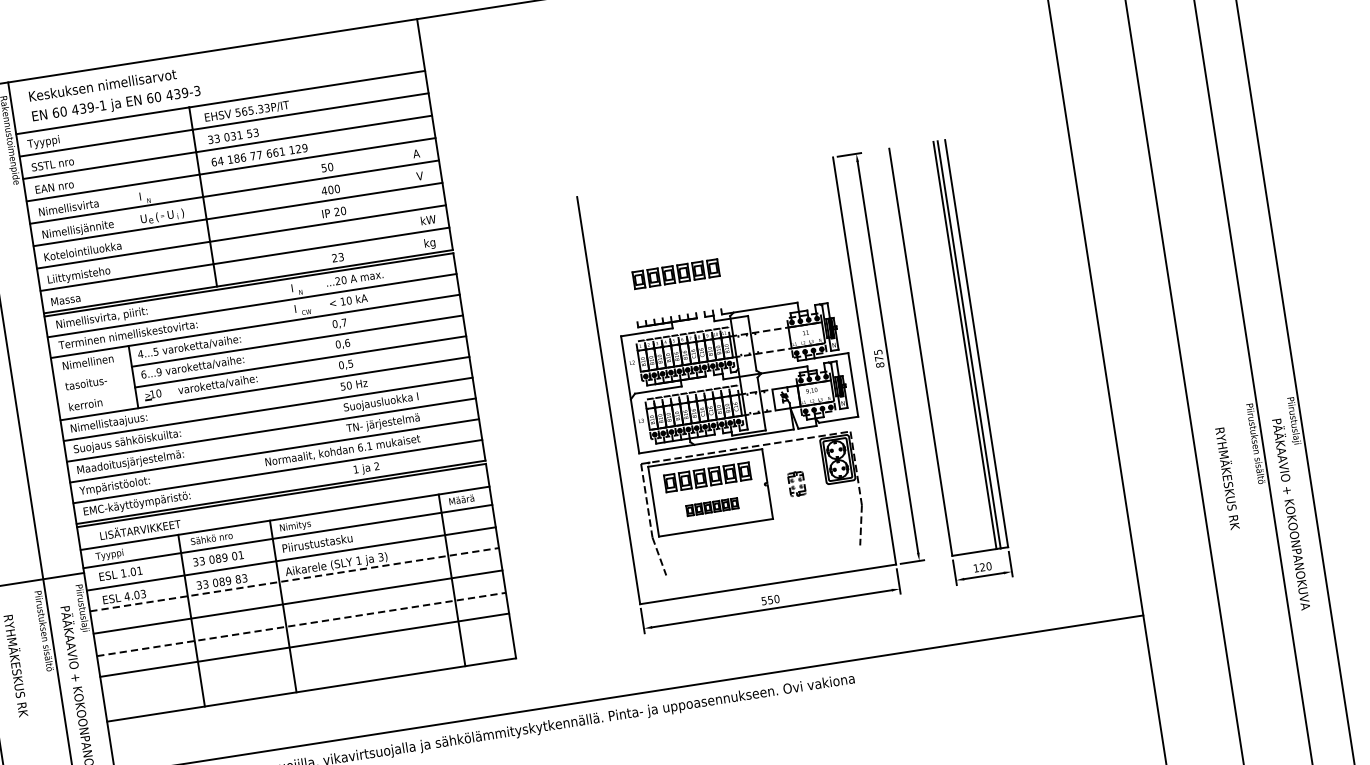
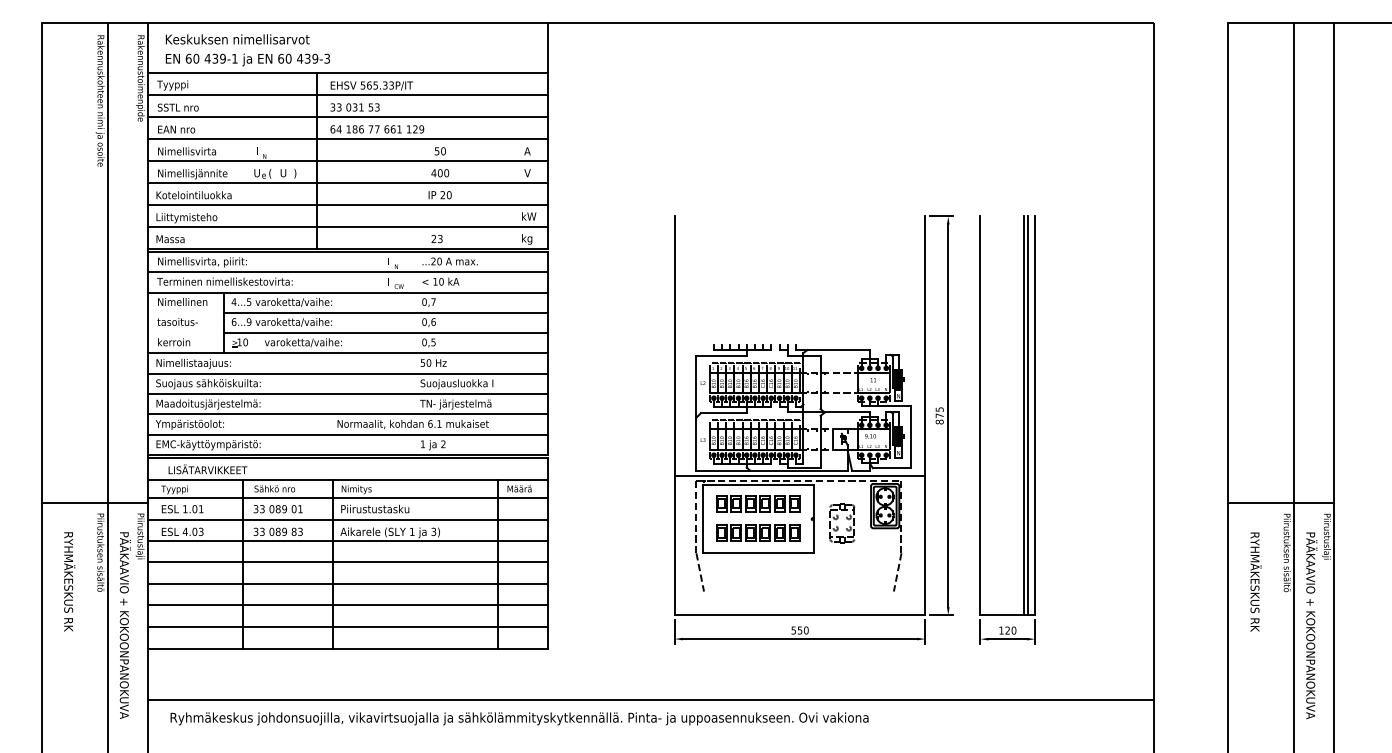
part: (676, 273) -> (758, 304), removed
line: (1242, 394) -> (1281, 503), added
line: (745, 442) -> (799, 476), added
part: (796, 484) -> (842, 523), size x1.67
part: (712, 506) -> (758, 532), size x1.67
line: (295, 579) -> (348, 540), dashed -> solid
line: (302, 624) -> (348, 584), dashed -> solid
line: (307, 667) -> (347, 626), added

